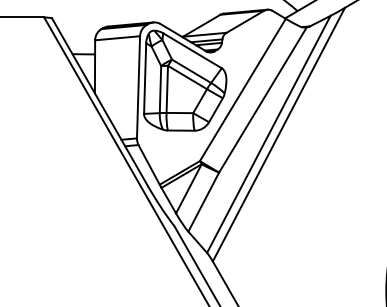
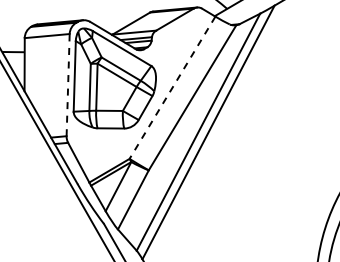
line: (138, 86) -> (68, 84), solid -> dashed
line: (242, 90) -> (172, 88), solid -> dashed

